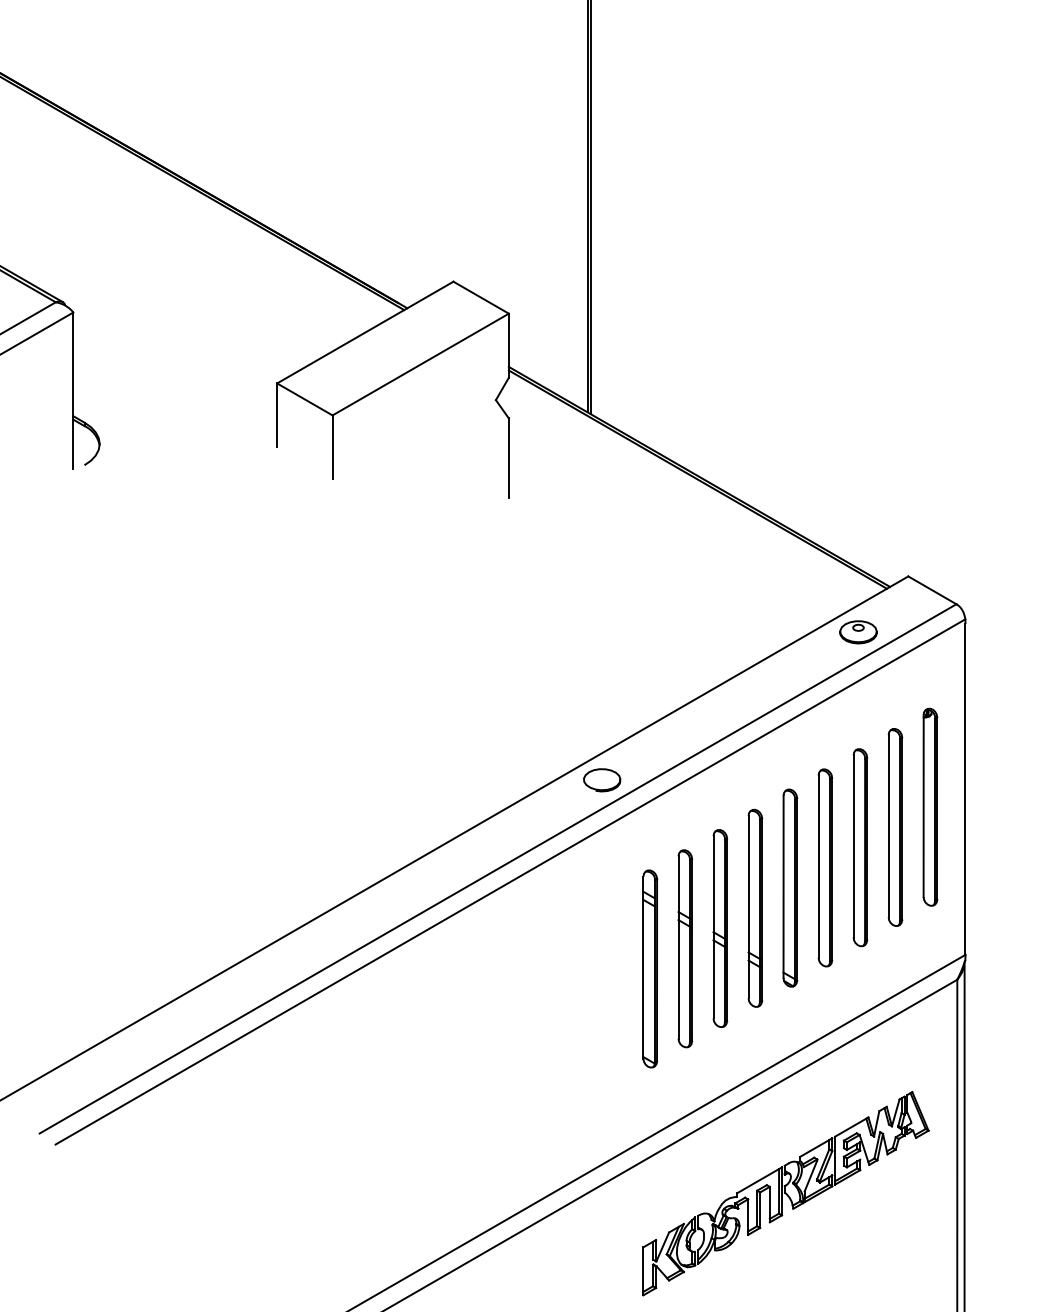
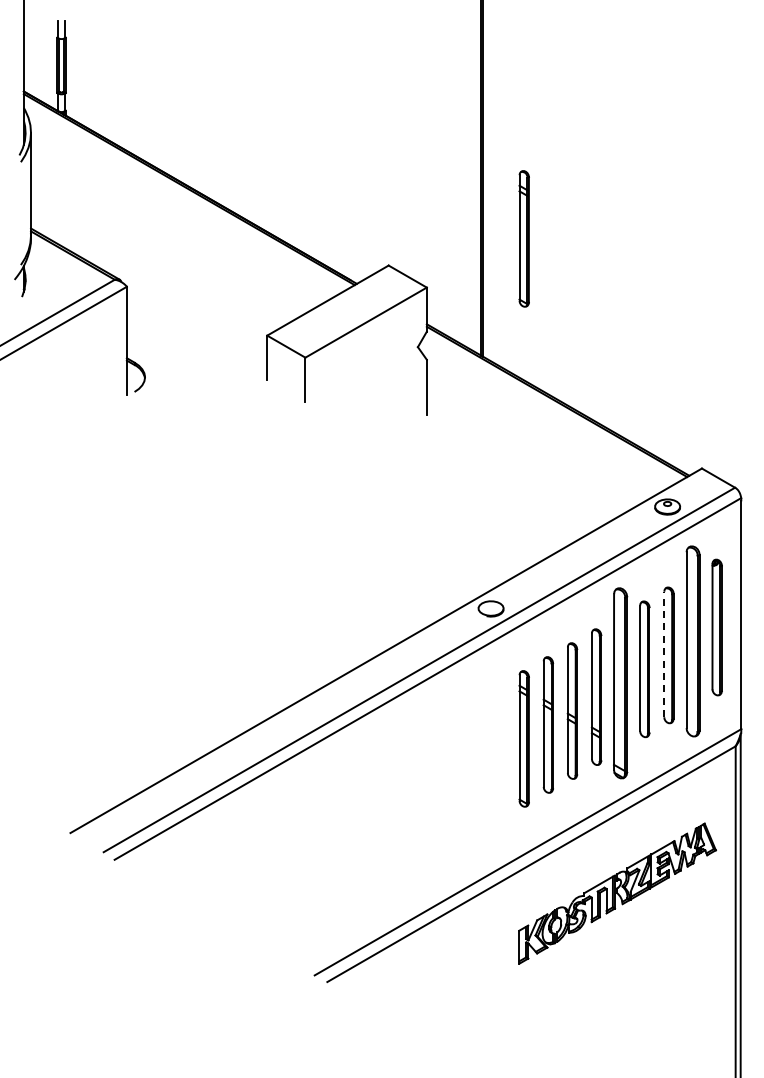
part: (649, 242) -> (523, 238), added
part: (894, 827) -> (692, 641), size x1.4
line: (853, 846) -> (664, 654), solid -> dashed
part: (790, 887) -> (620, 682), size x1.4

